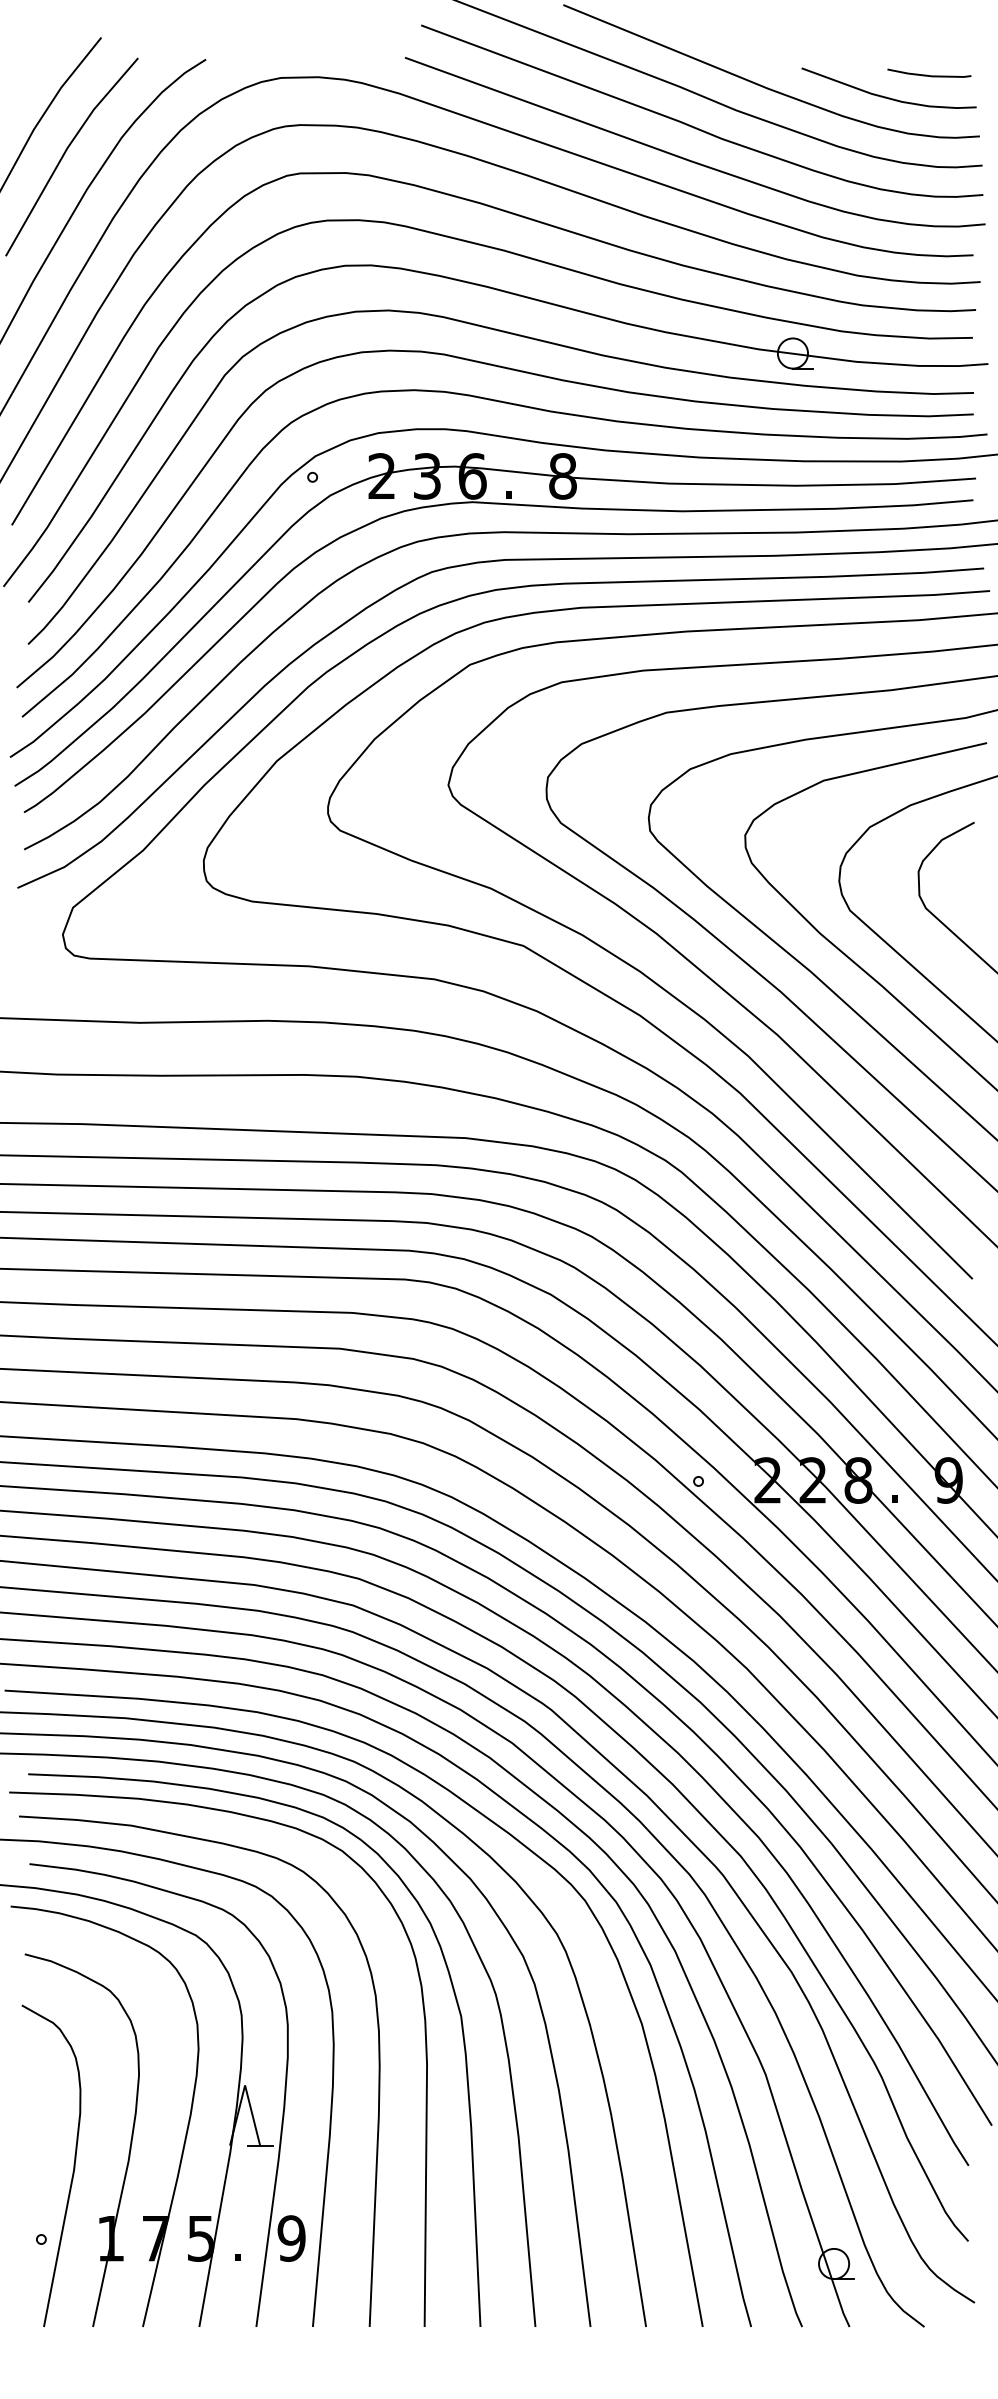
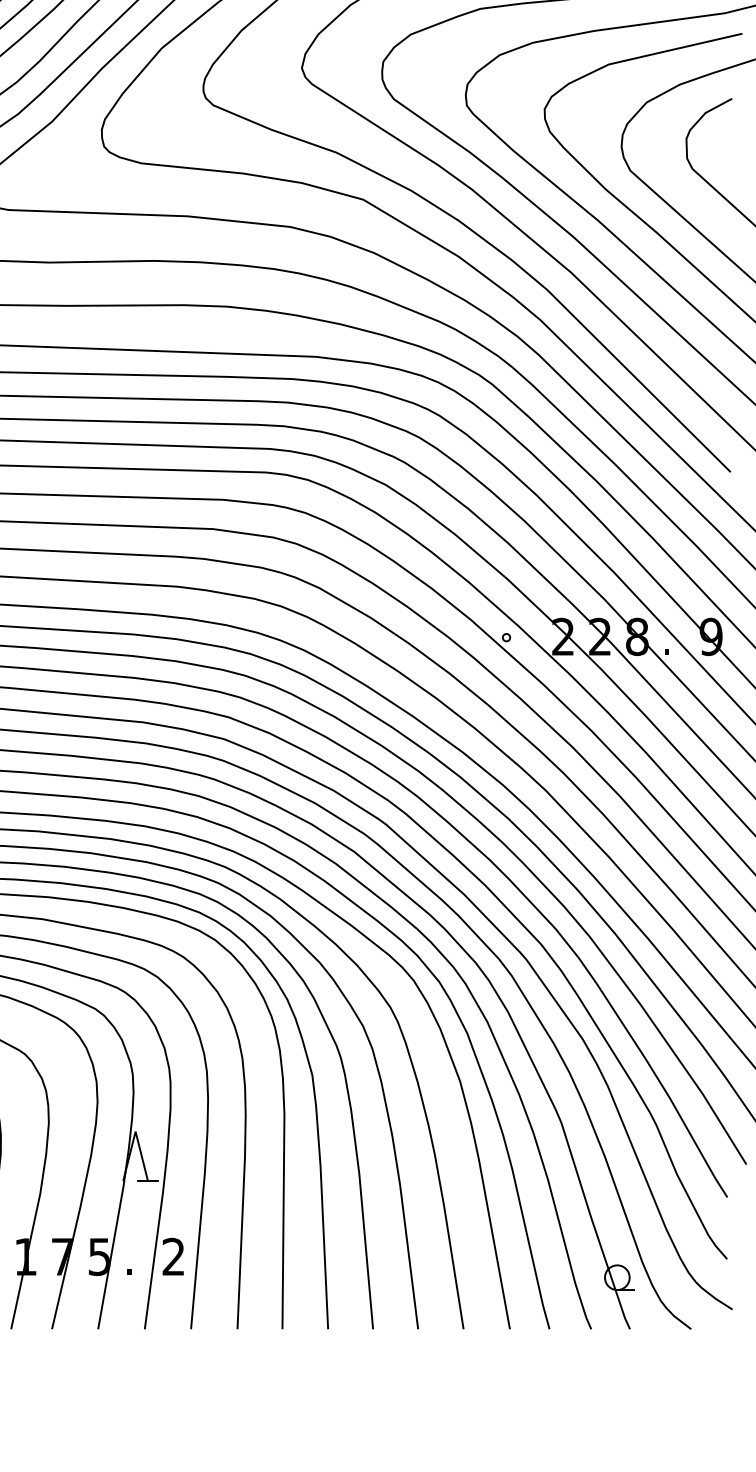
text: (291, 2238) -> (173, 1256), 9 -> 2

